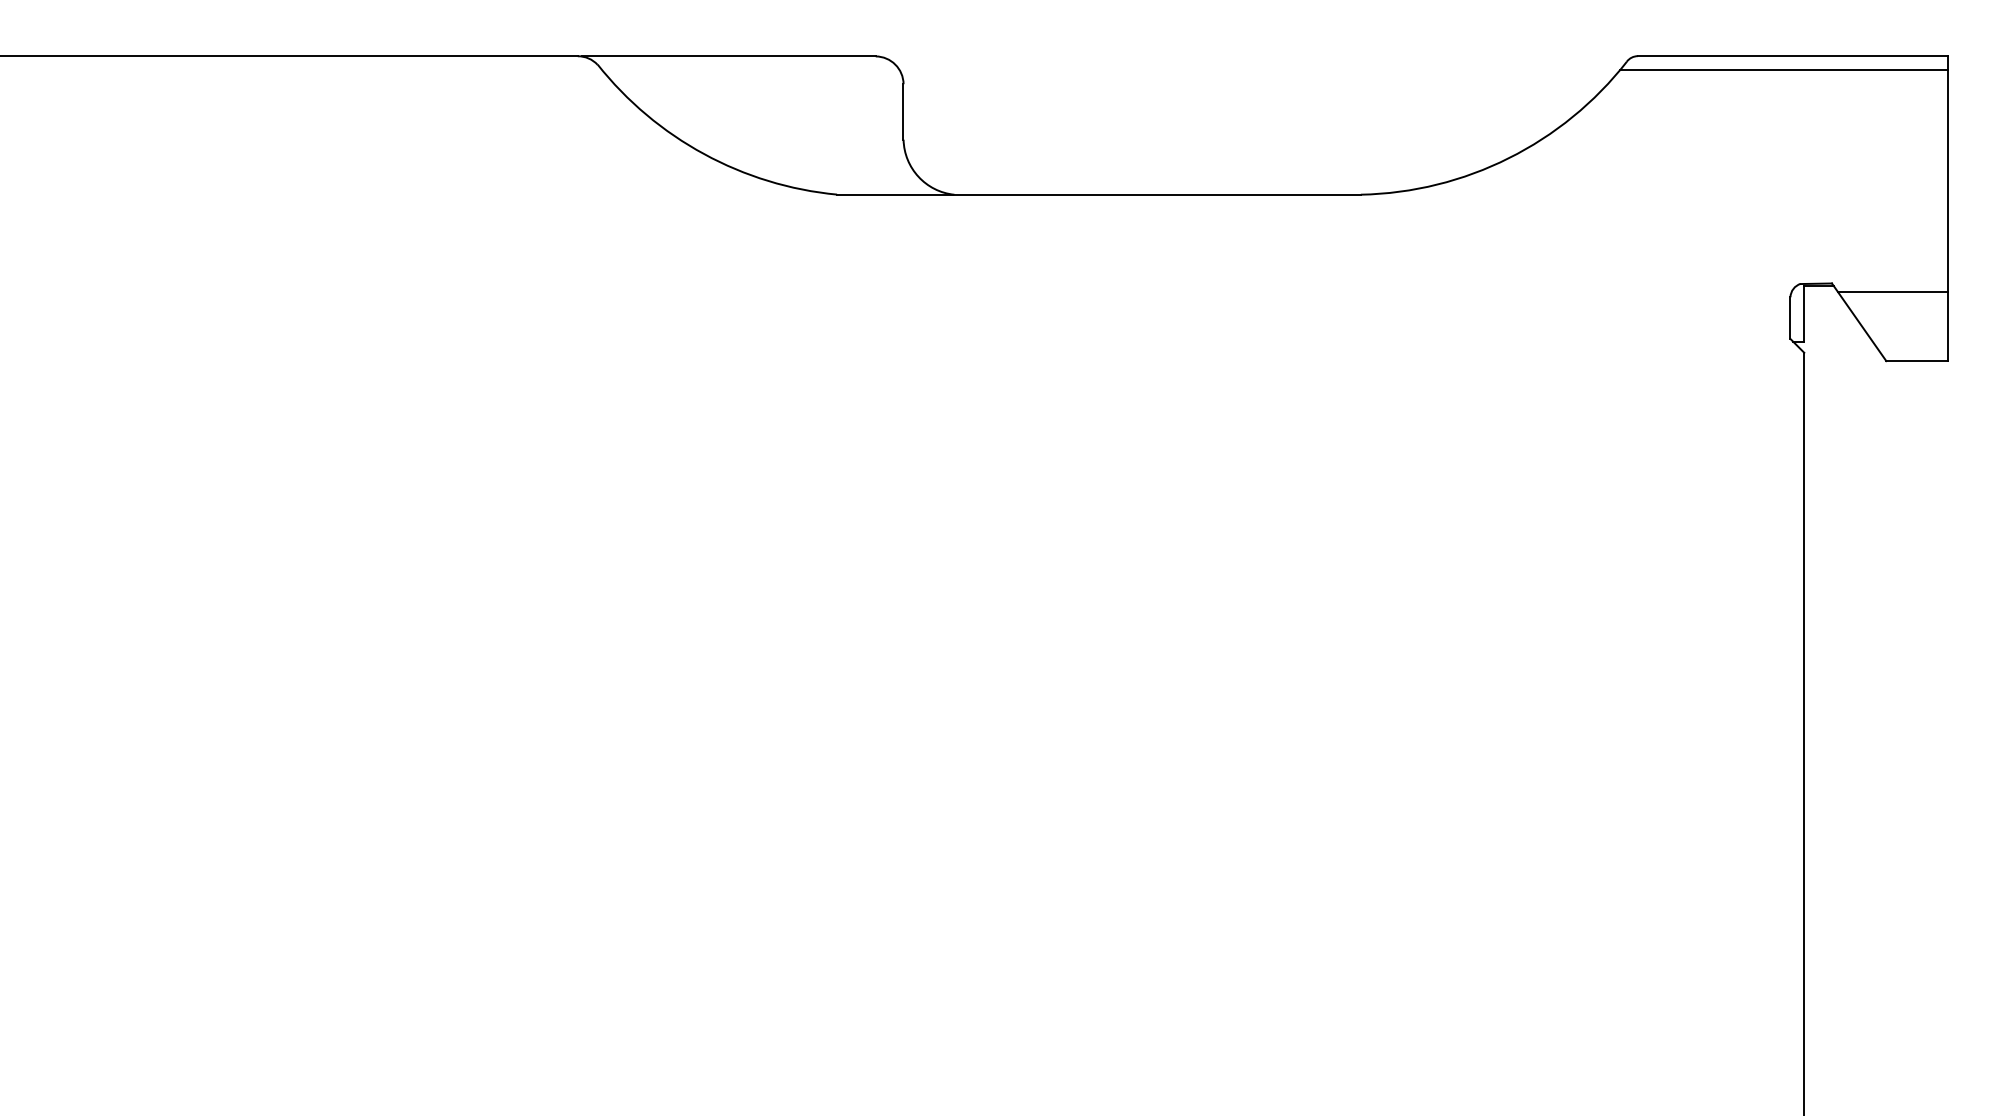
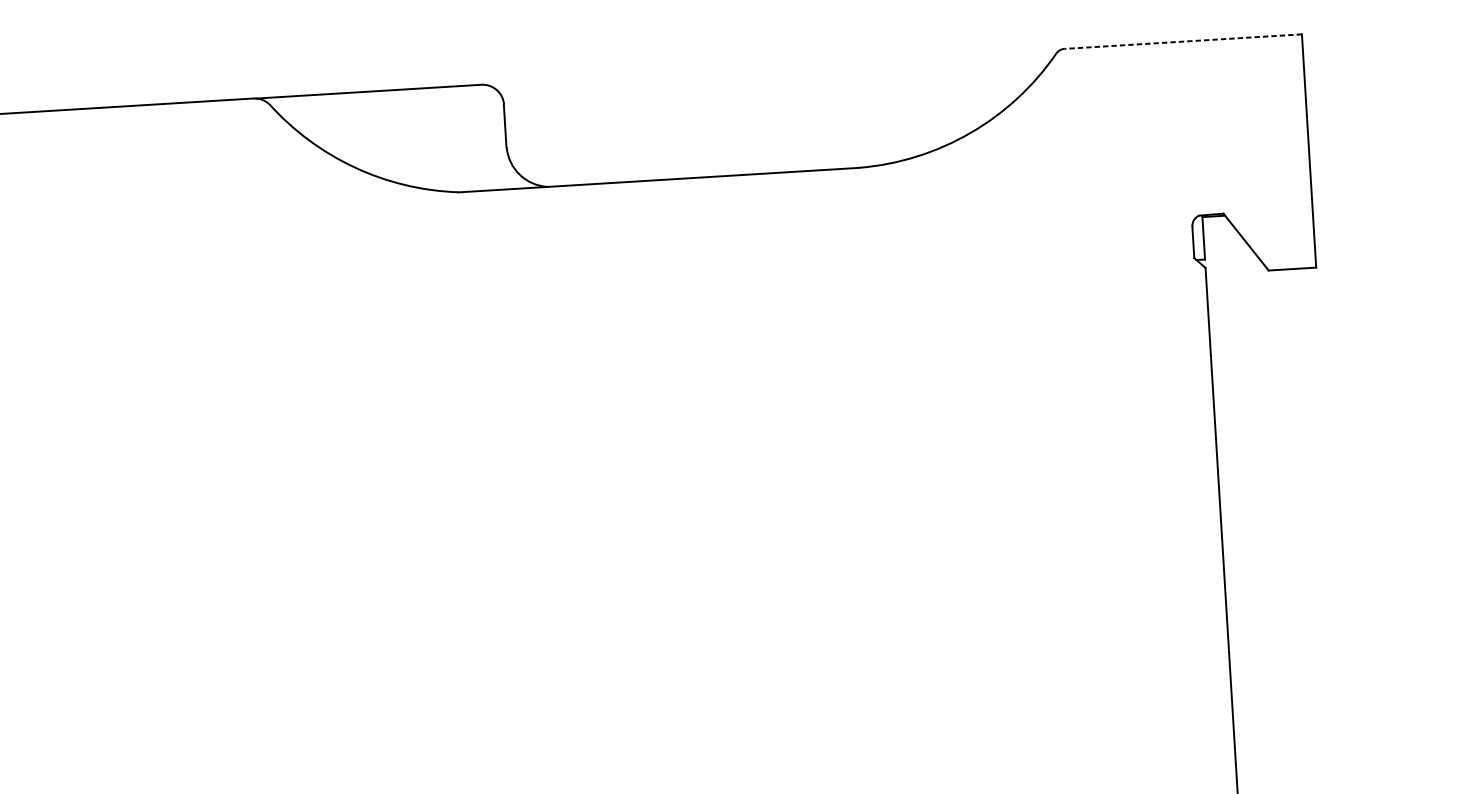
line: (1792, 56) -> (1182, 41), solid -> dashed
line: (1784, 69) -> (1177, 52), removed
line: (1893, 292) -> (1270, 217), removed

